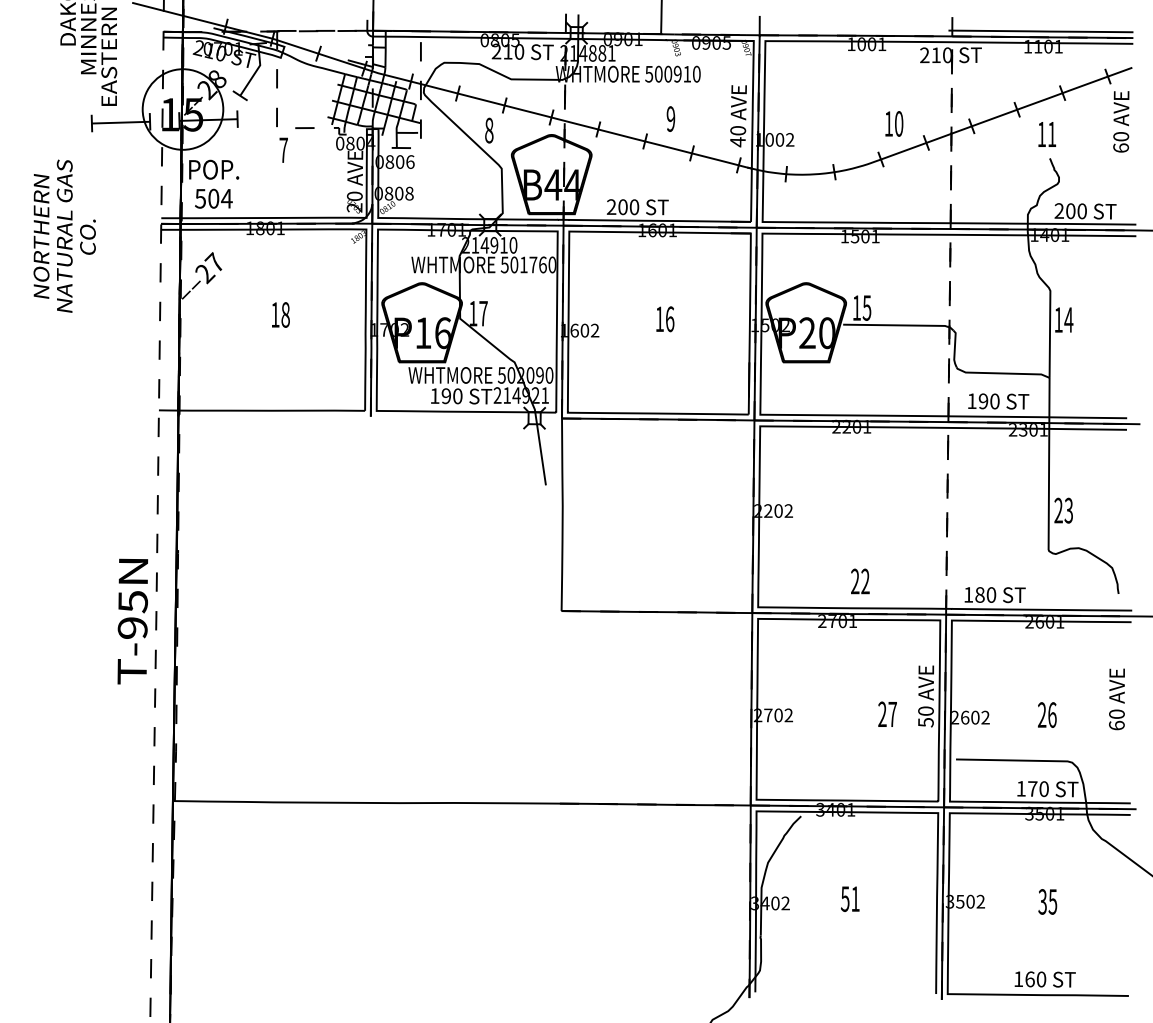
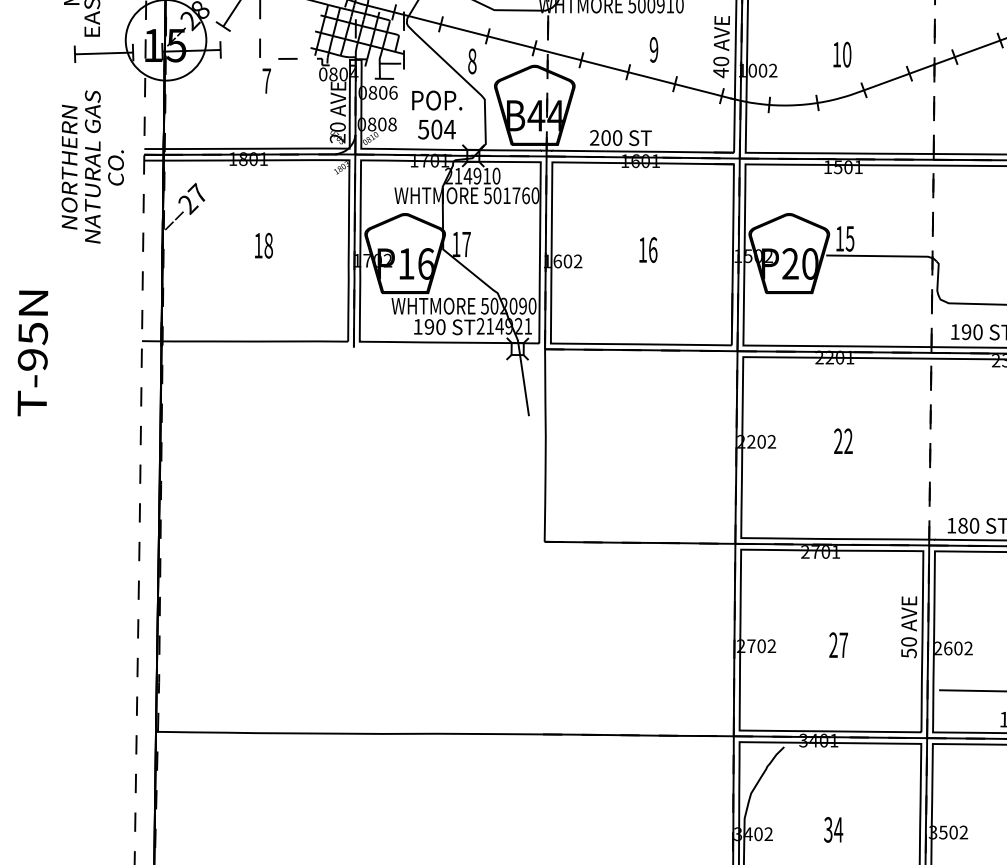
text: (894, 123) -> (842, 54), moved
text: (214, 183) -> (437, 114), moved
text: (64, 235) -> (92, 166), moved
text: (860, 581) -> (843, 441), moved
text: (132, 621) -> (32, 353), moved
text: (887, 713) -> (838, 644), moved
text: (850, 898) -> (833, 829), 51 -> 34

